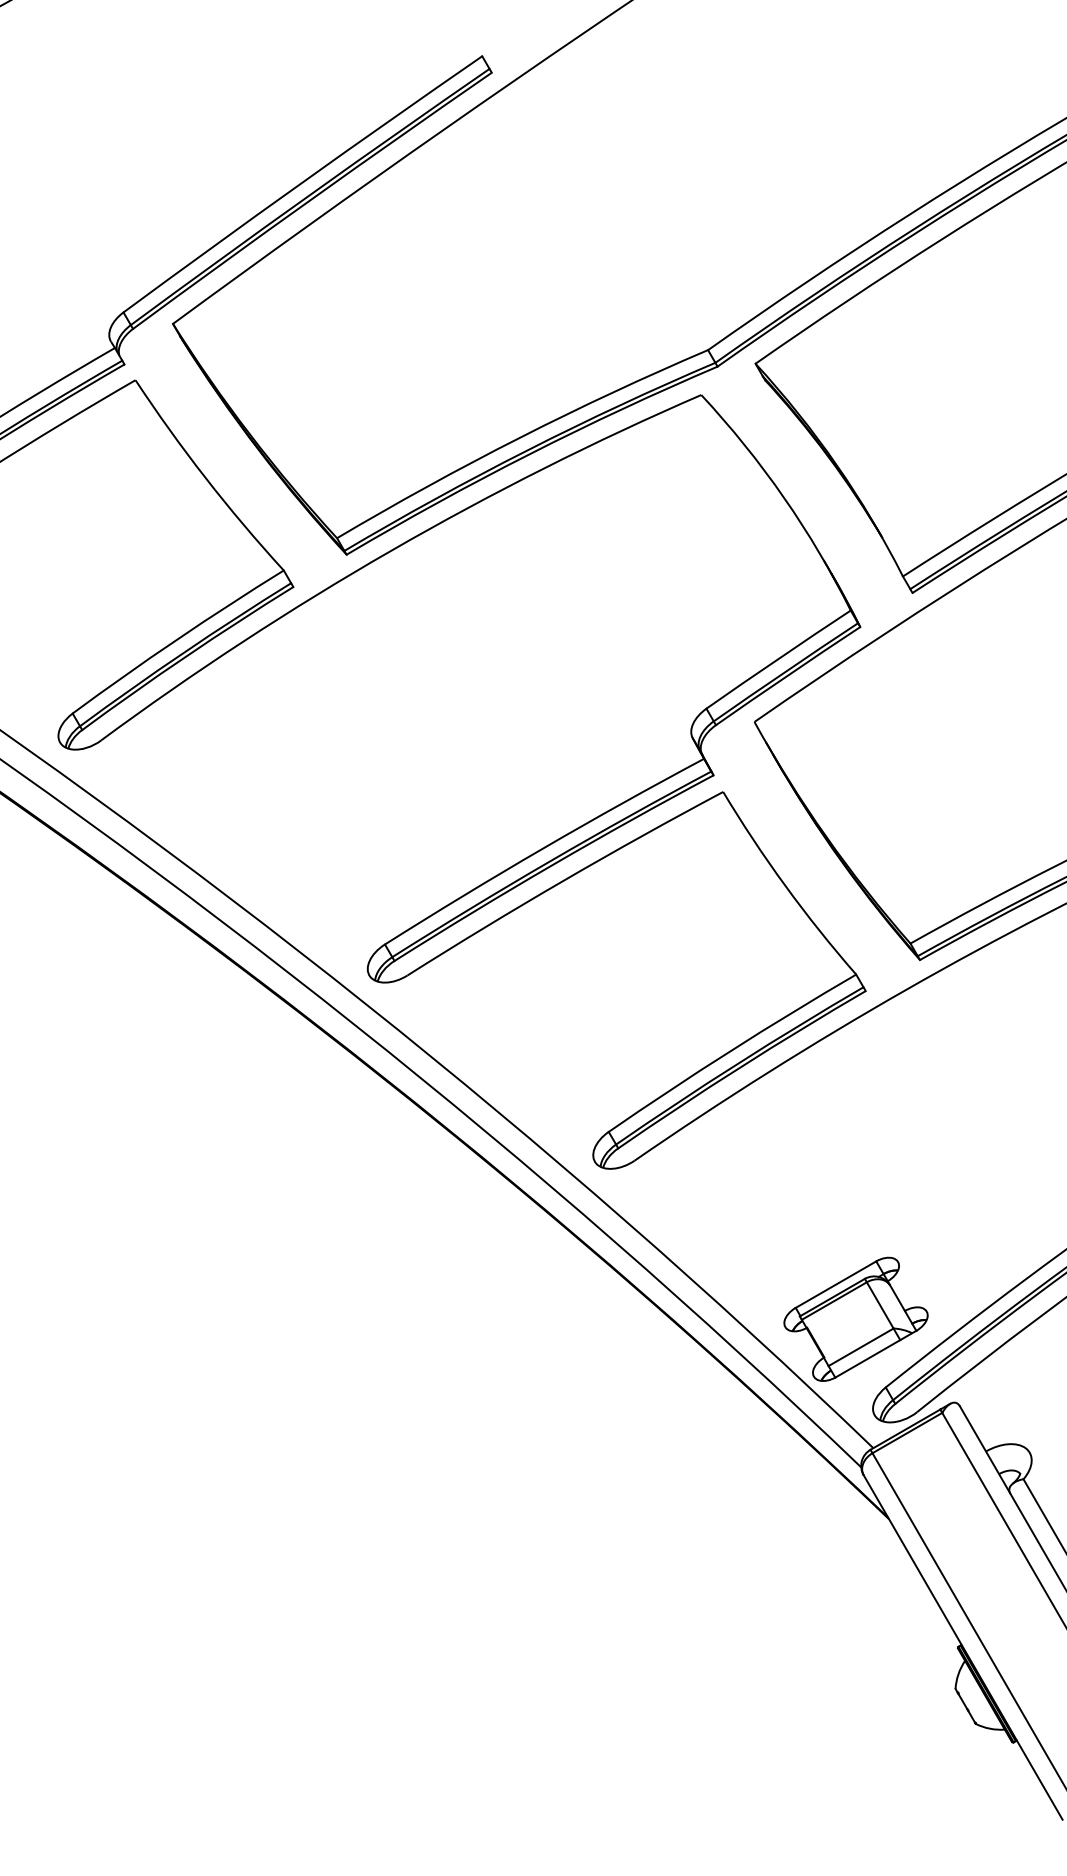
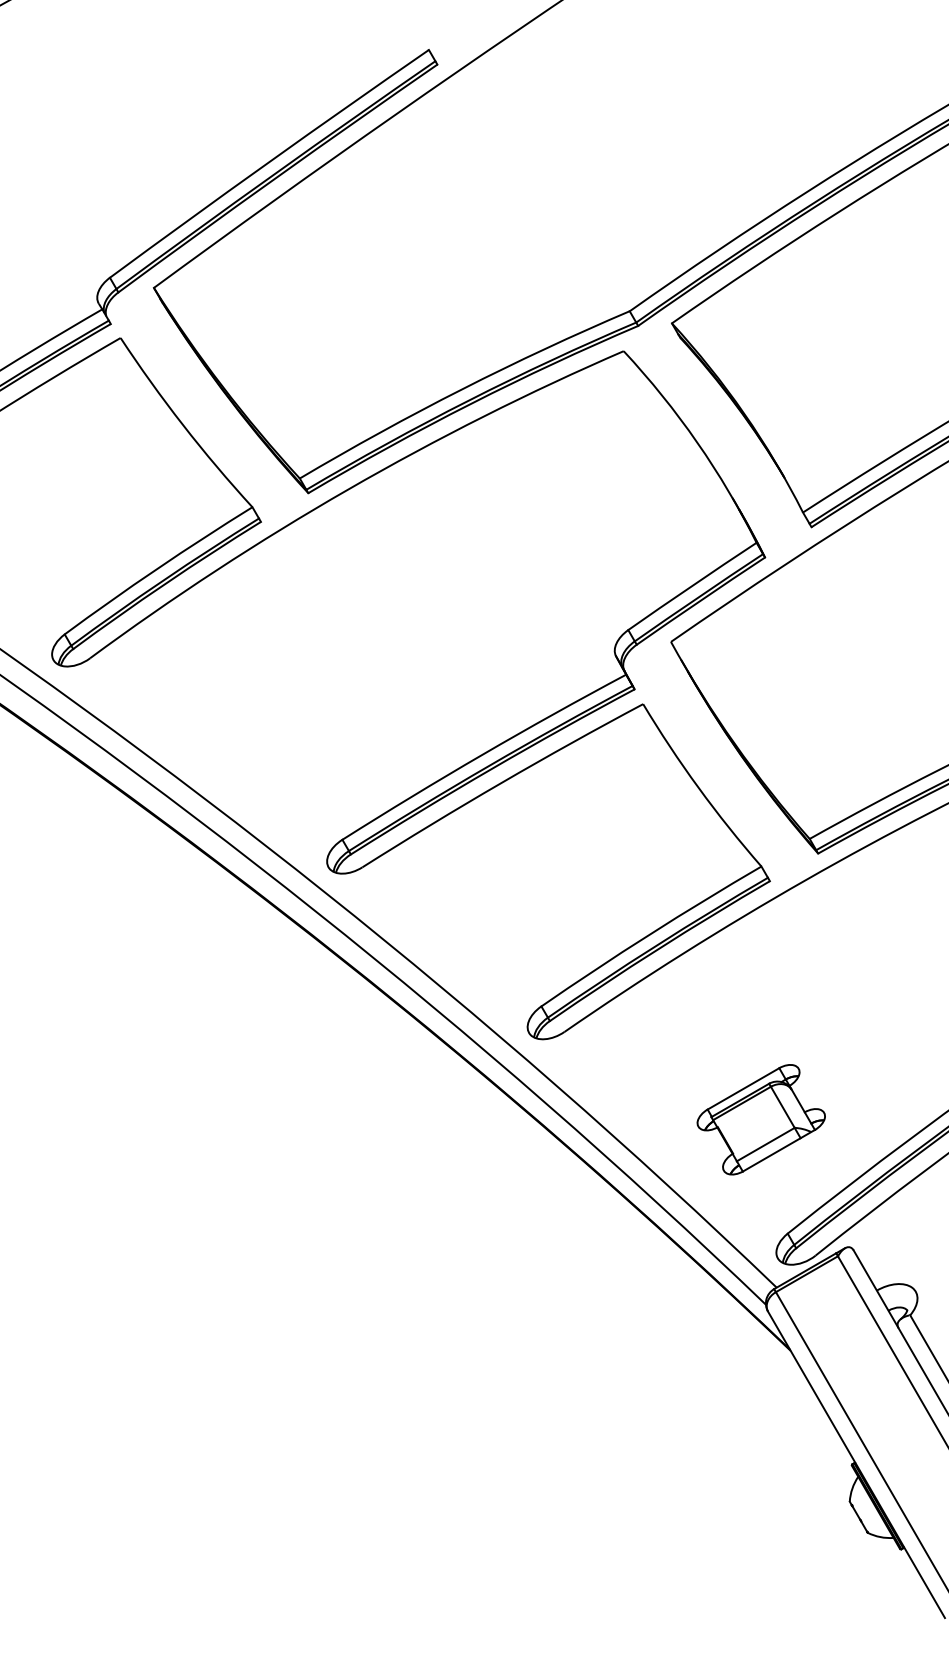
part: (855, 1318) -> (760, 1118), moved

